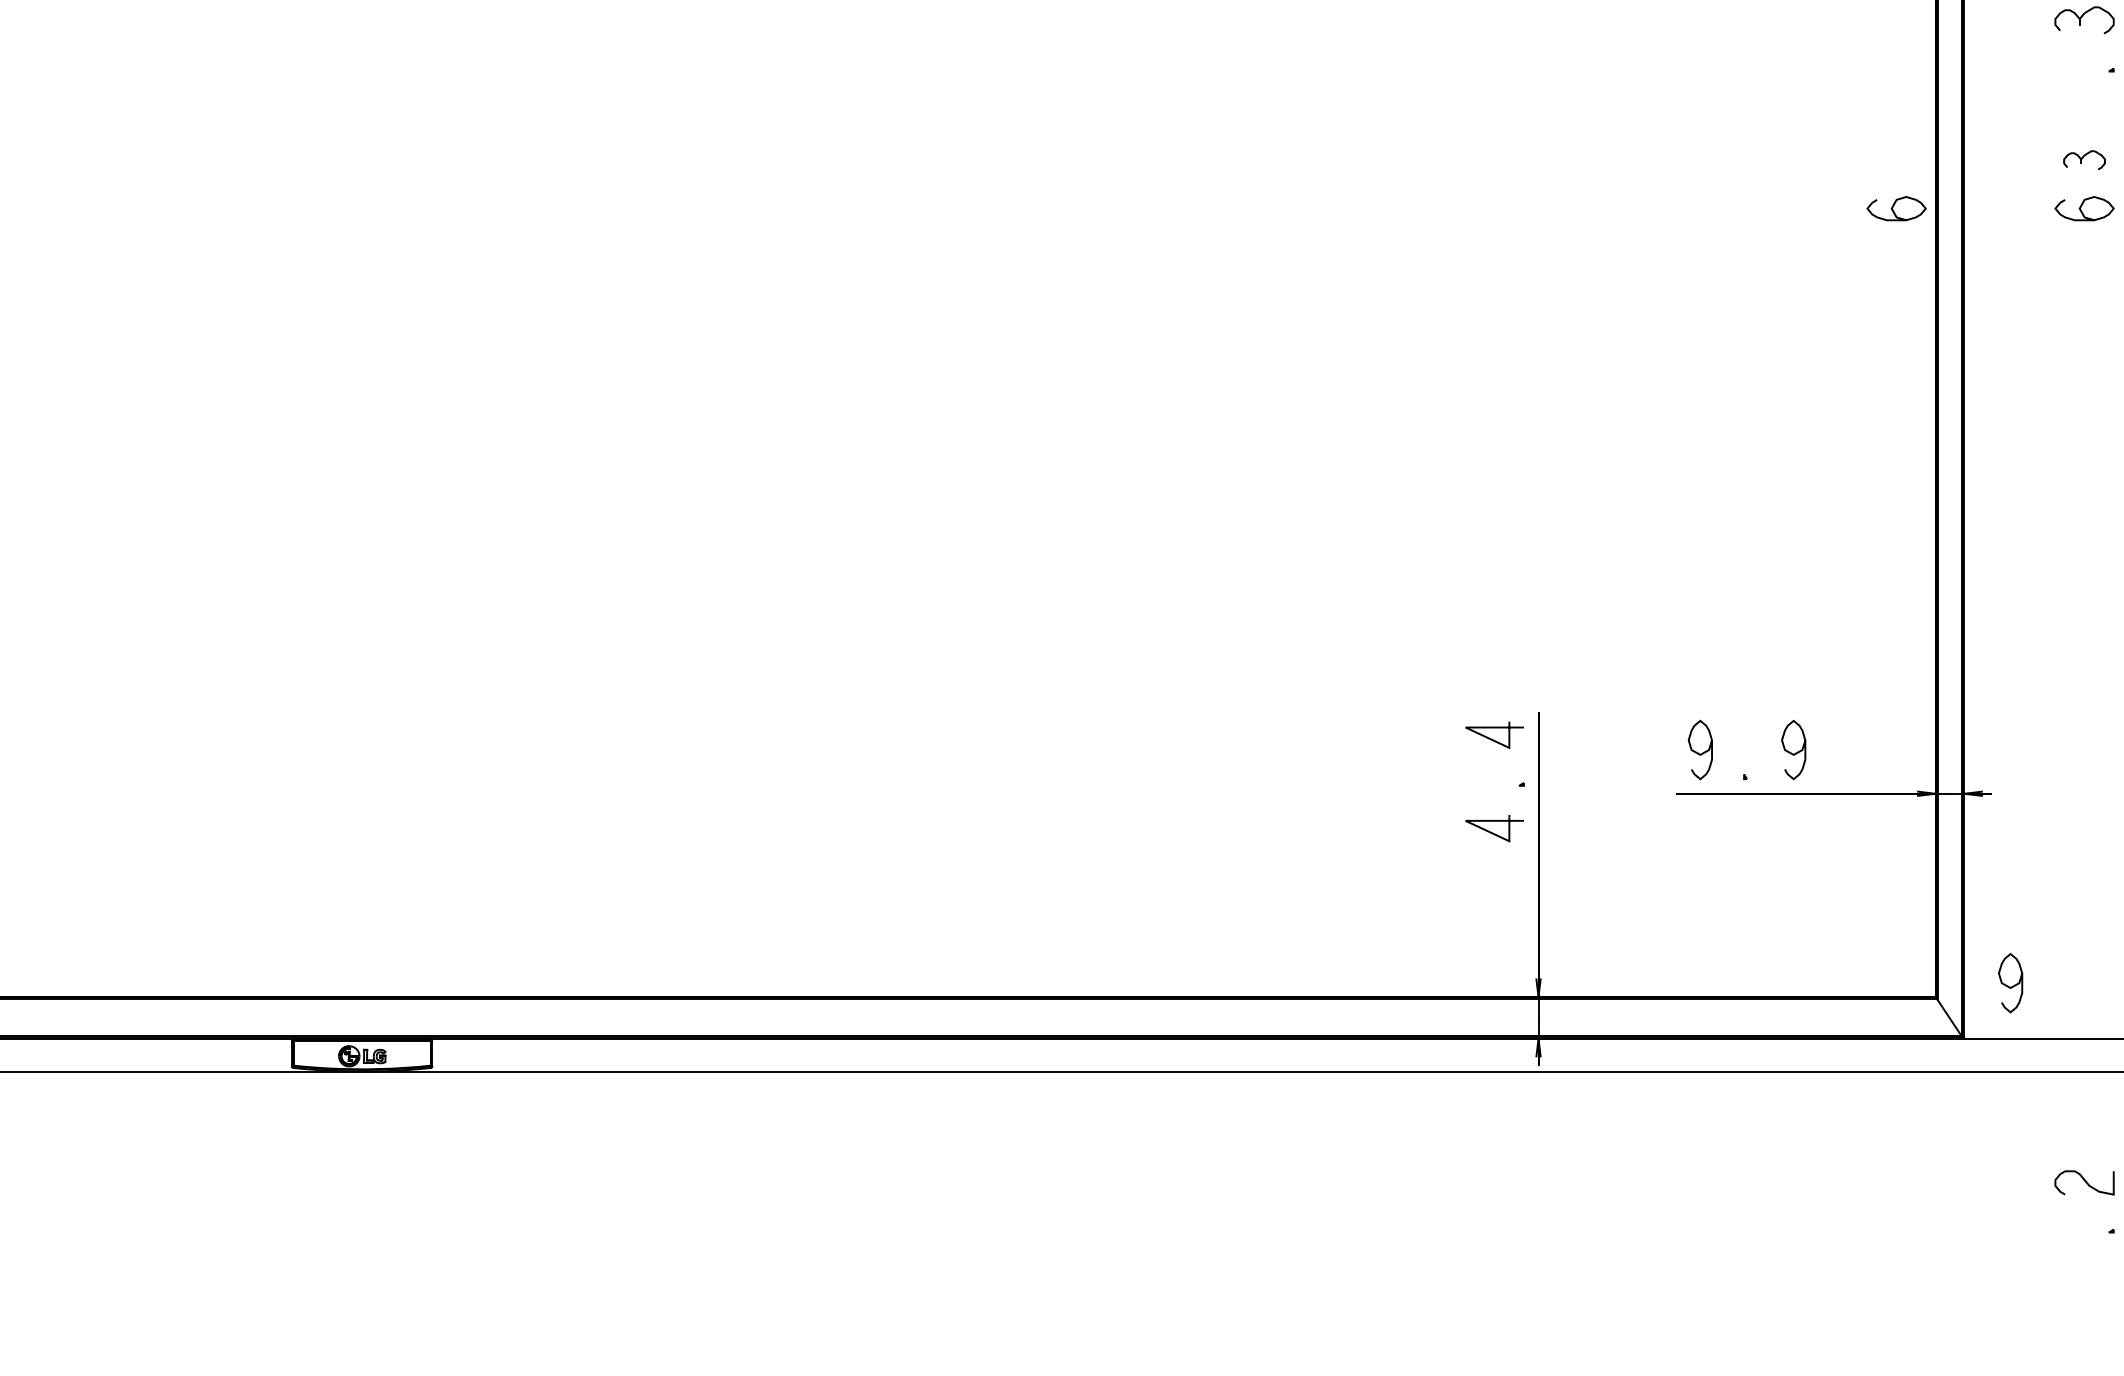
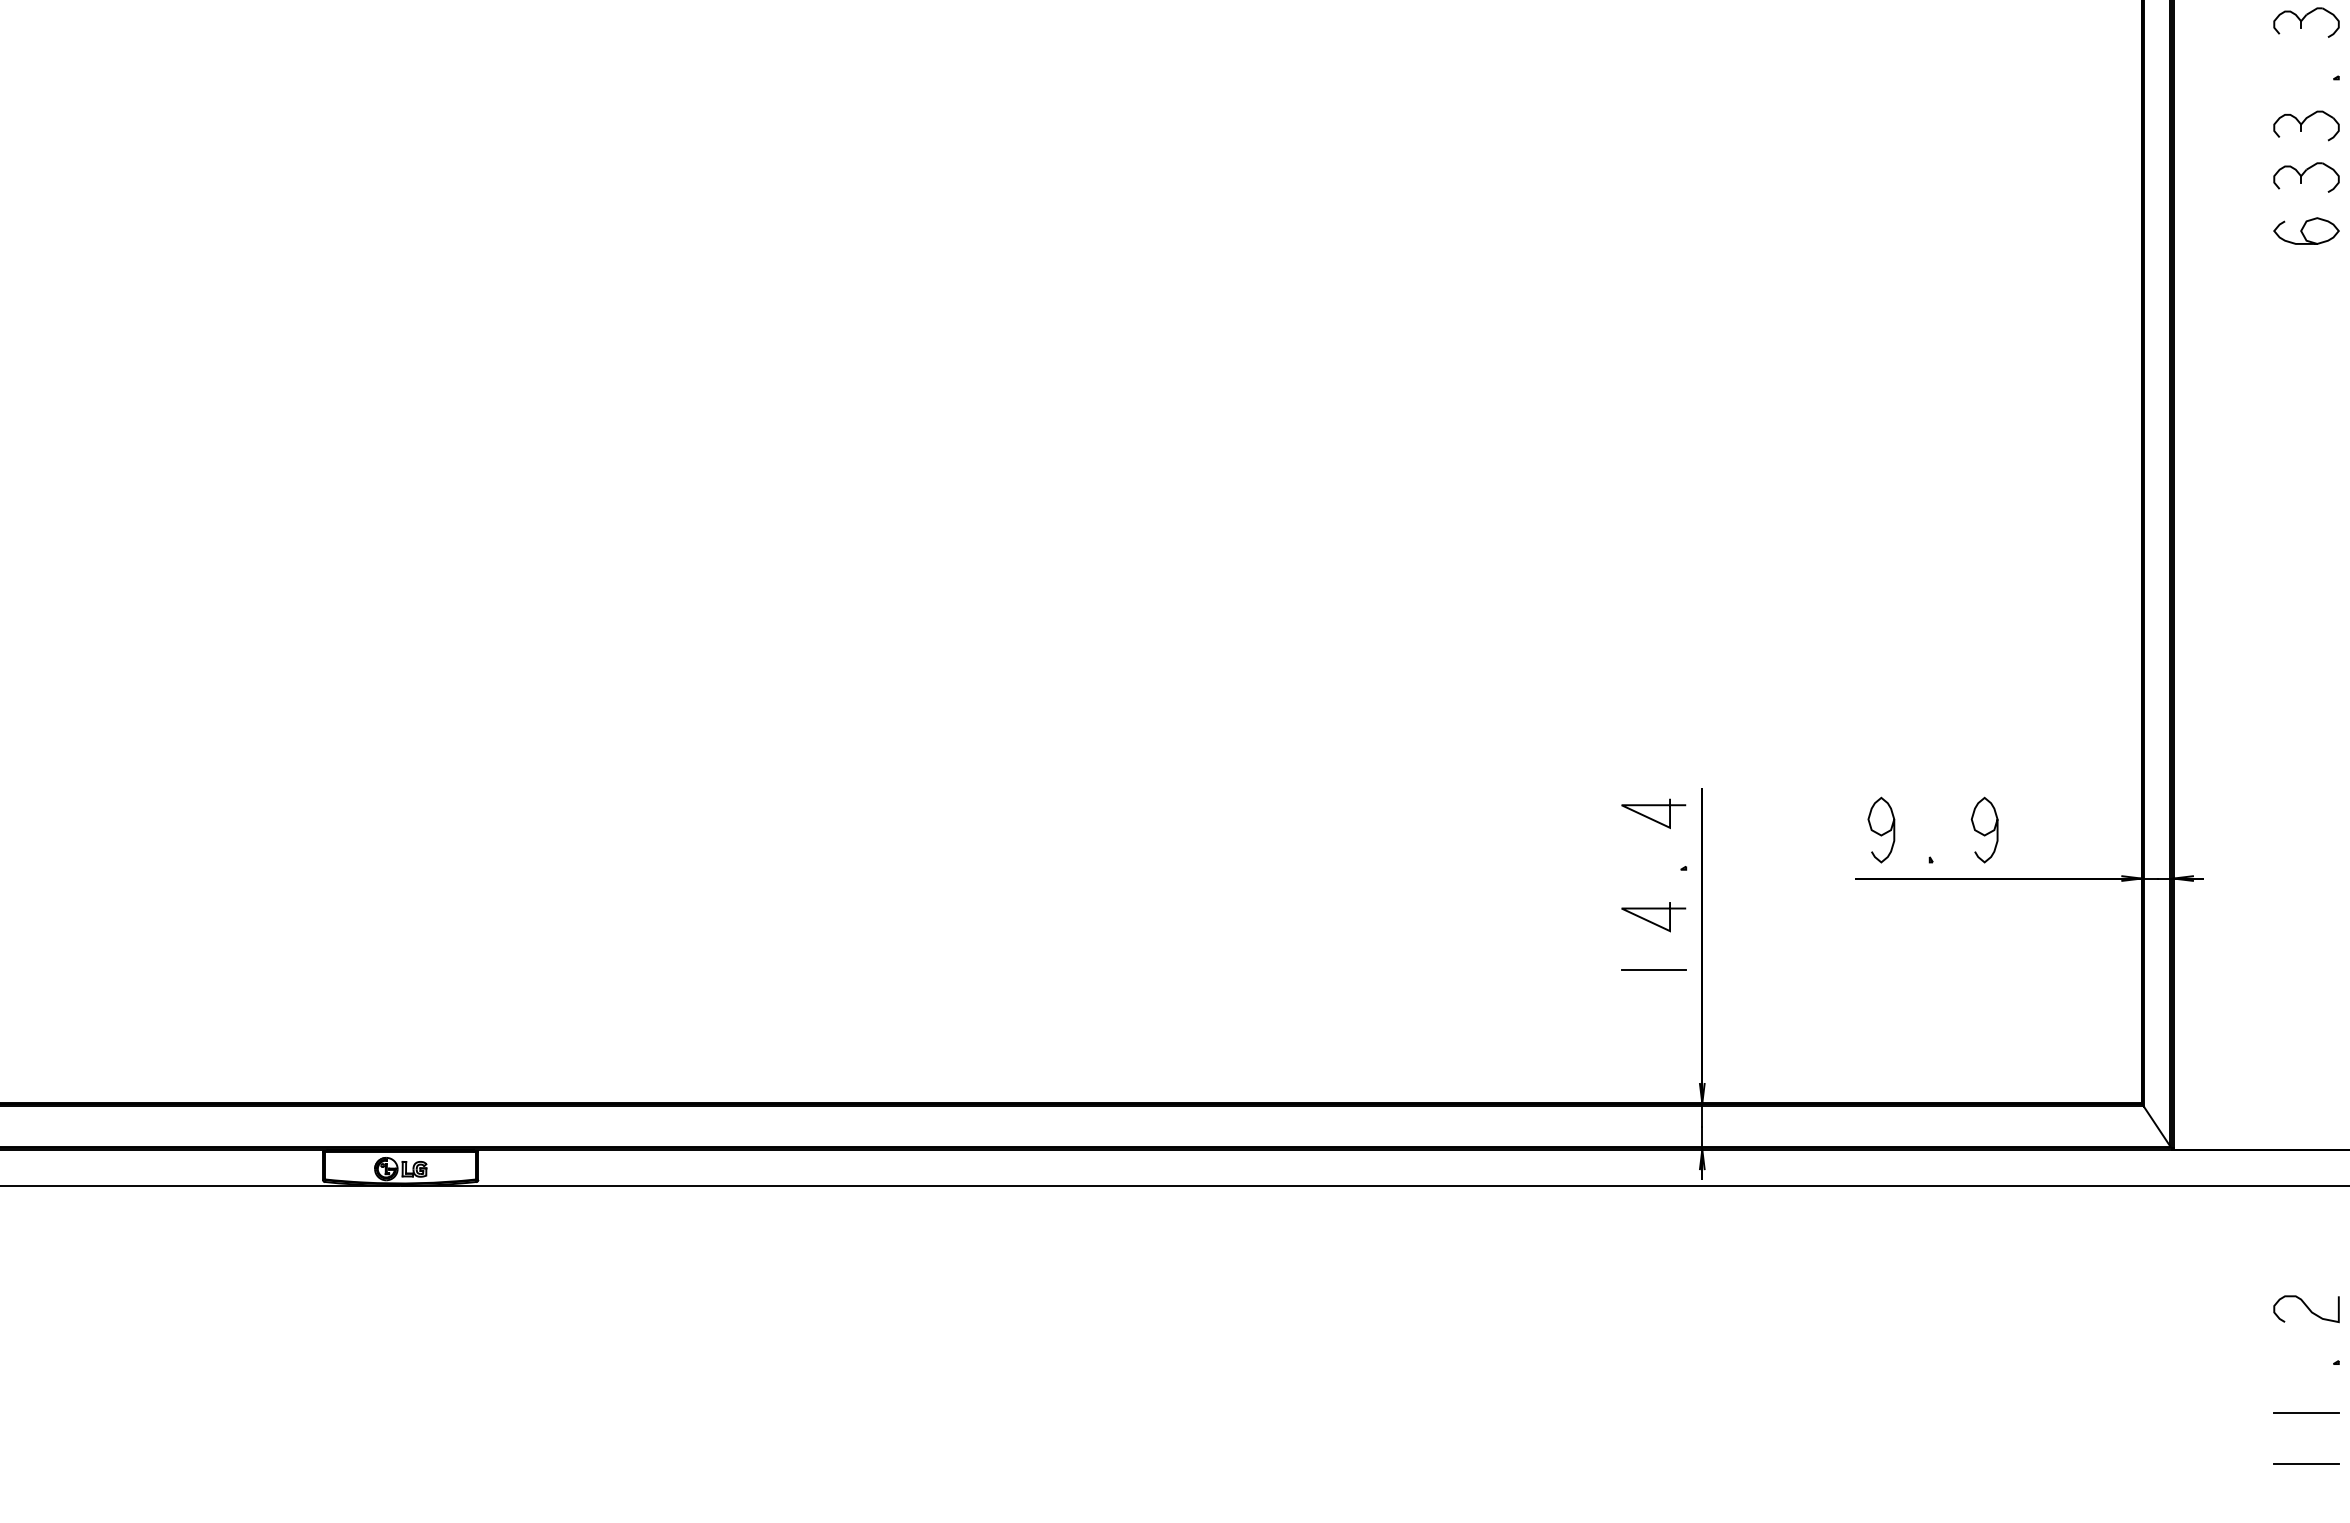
part: (2084, 113) -> (2306, 125), added
part: (2084, 160) -> (2306, 177), size x1.43
curve: (1893, 207) -> (2095, 229), removed
line: (1494, 875) -> (1653, 969), added
curve: (2009, 986) -> (2223, 1091), removed
line: (2084, 1276) -> (2306, 1412), added
line: (2084, 1323) -> (2306, 1464), added

